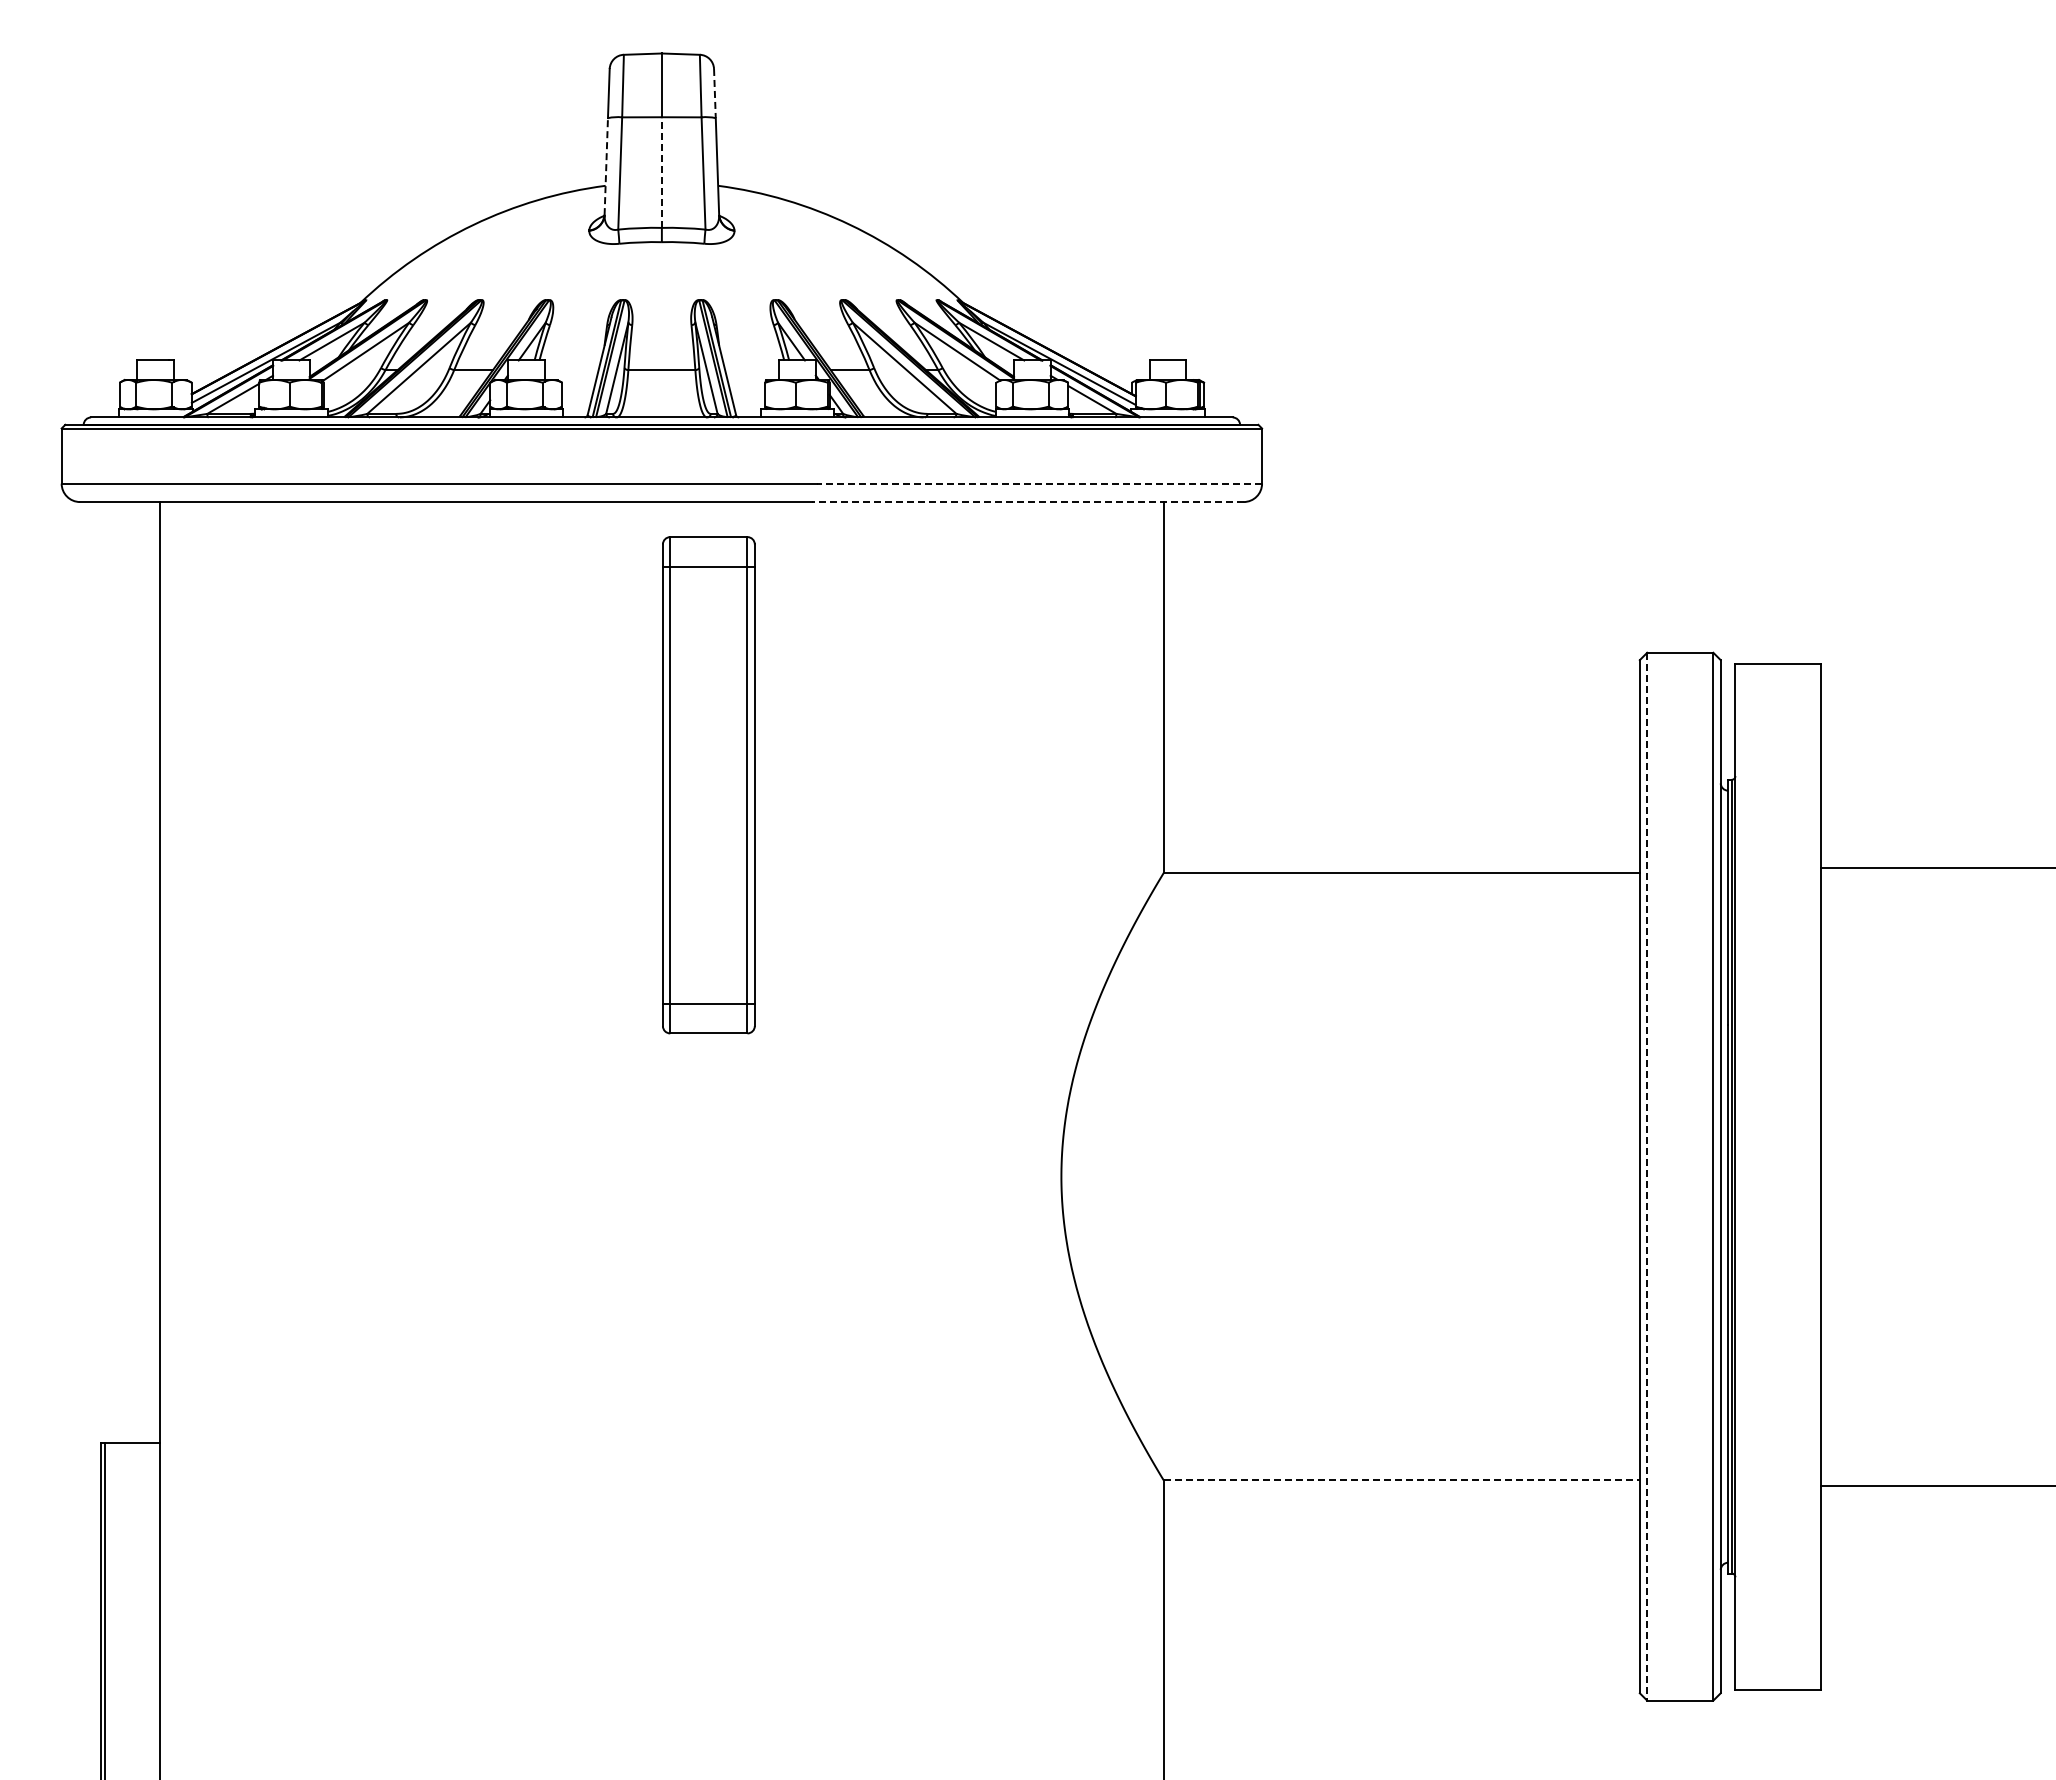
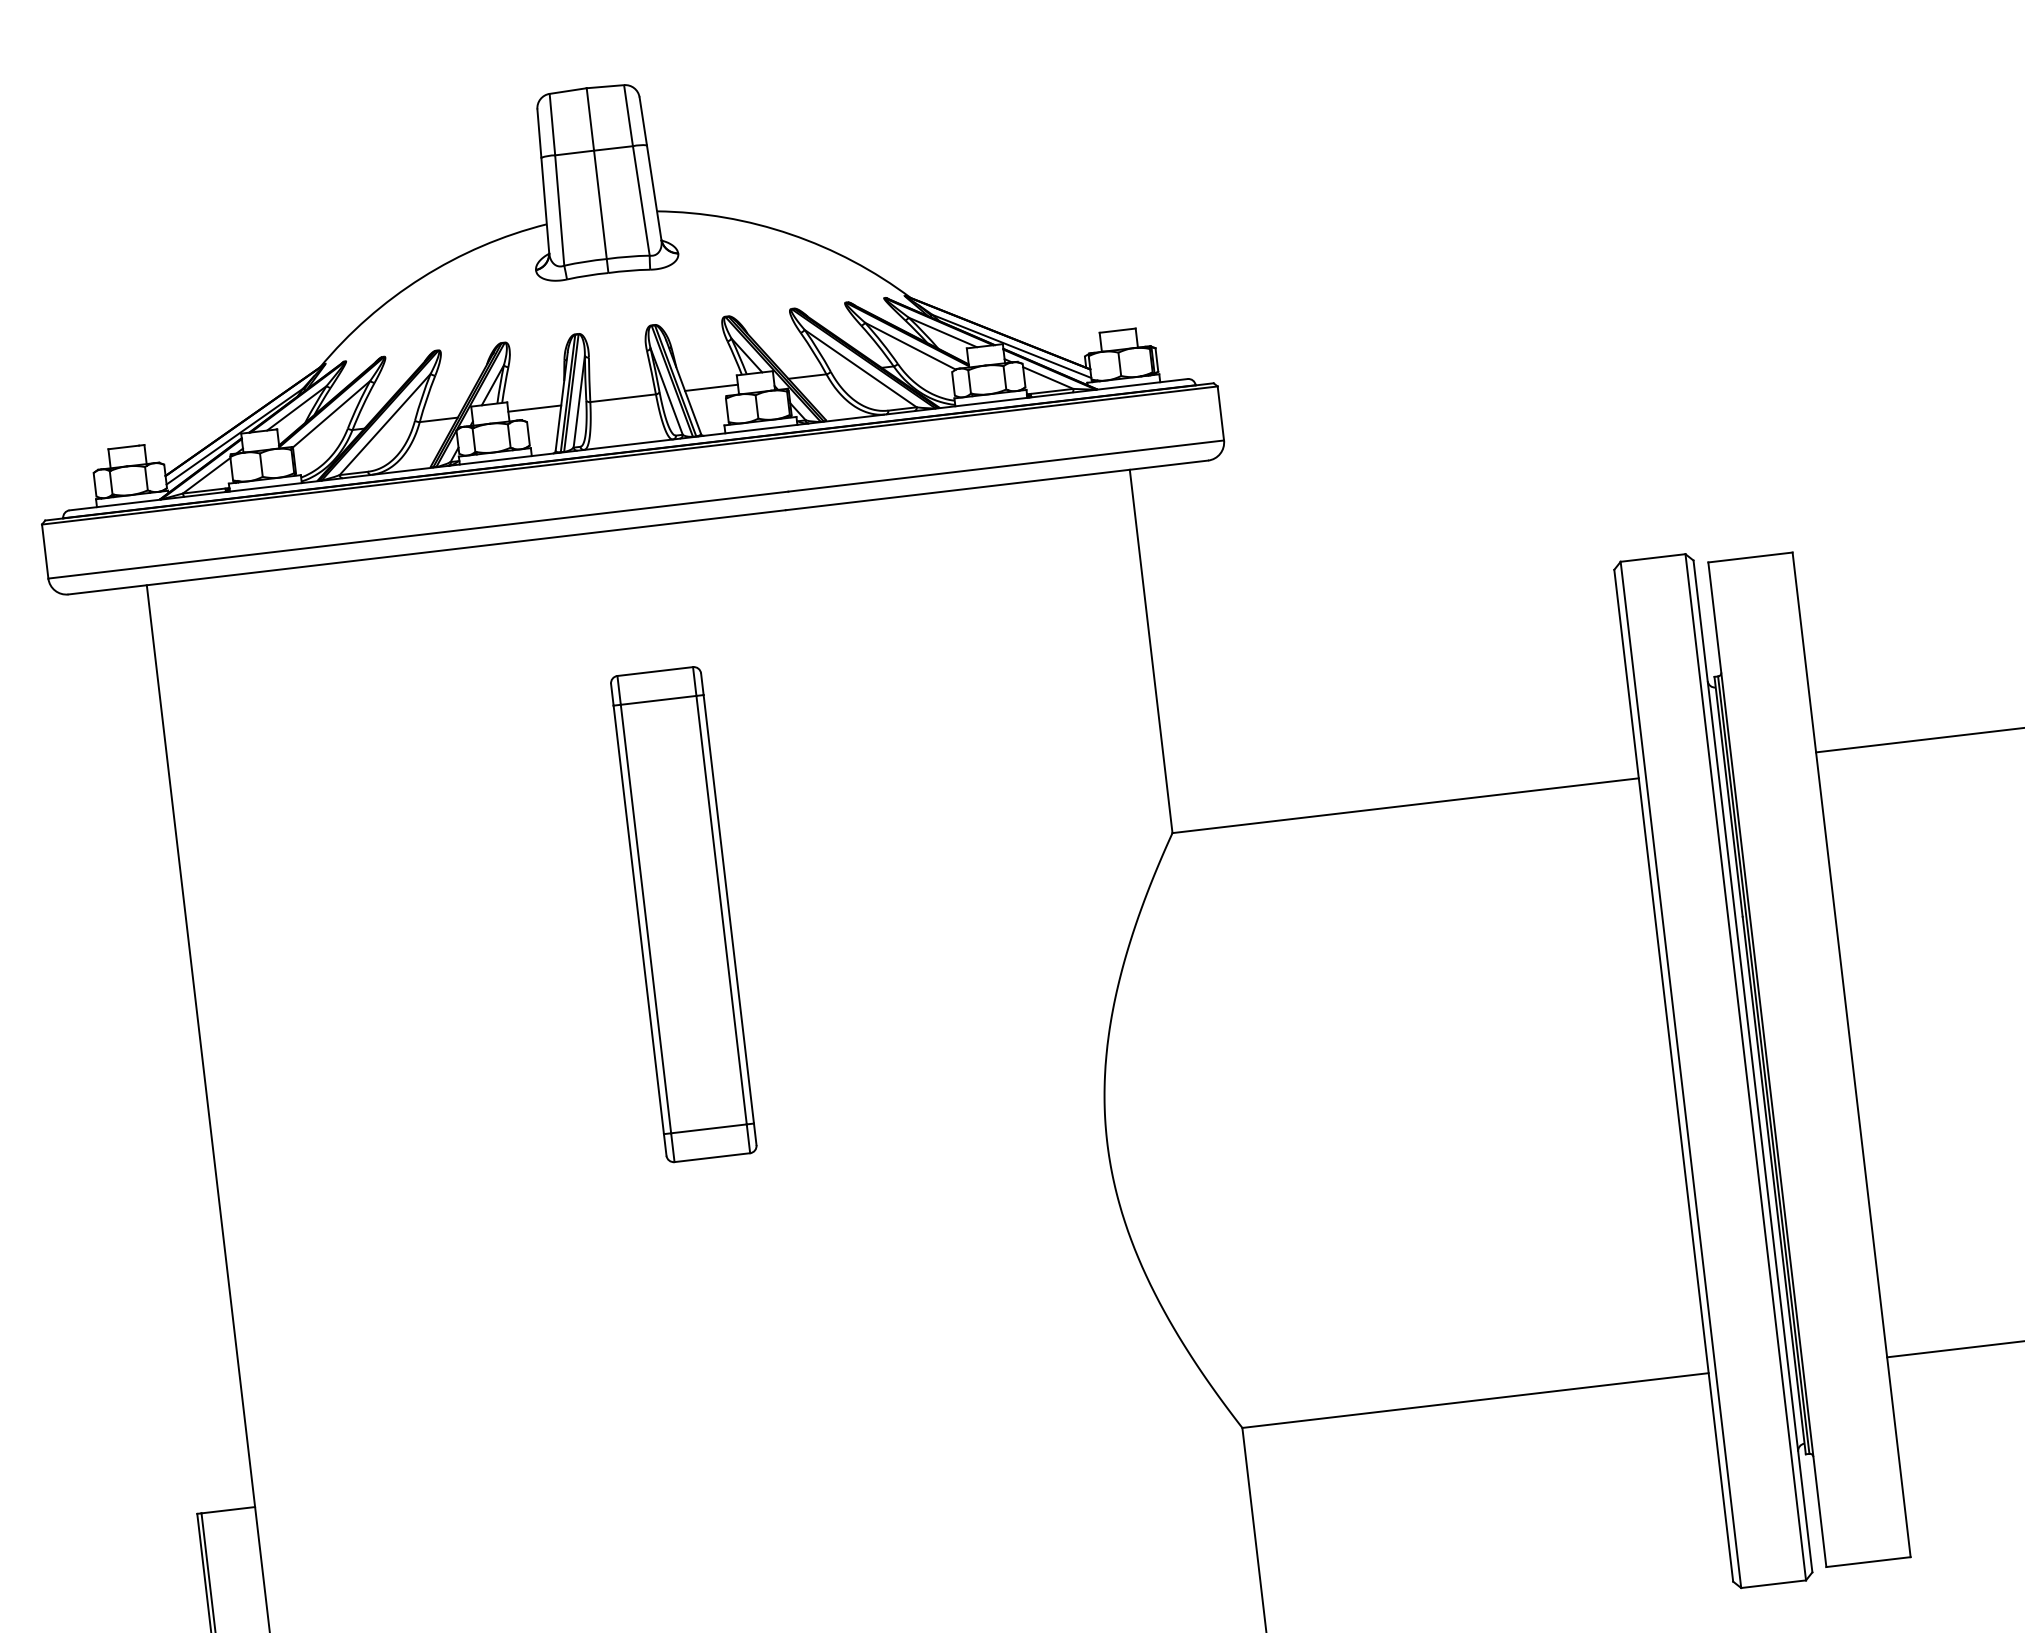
line: (714, 93) -> (642, 121), dashed -> solid
line: (606, 166) -> (545, 205), dashed -> solid
line: (661, 172) -> (600, 204), dashed -> solid
line: (571, 370) -> (534, 409), added
line: (752, 370) -> (711, 388), added
line: (1039, 483) -> (1006, 465), dashed -> solid
line: (1028, 502) -> (997, 485), dashed -> solid
part: (708, 785) -> (683, 914), moved
line: (1647, 1176) -> (1681, 1074), dashed -> solid
line: (1402, 1480) -> (1476, 1400), dashed -> solid

